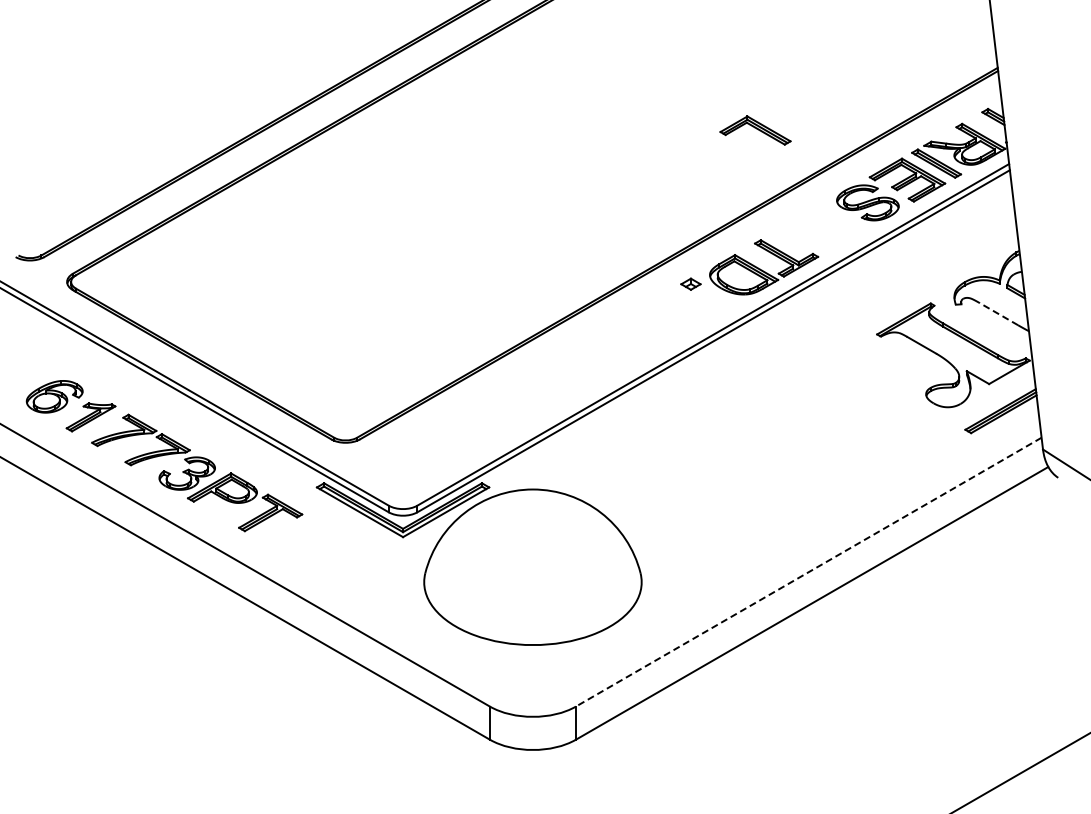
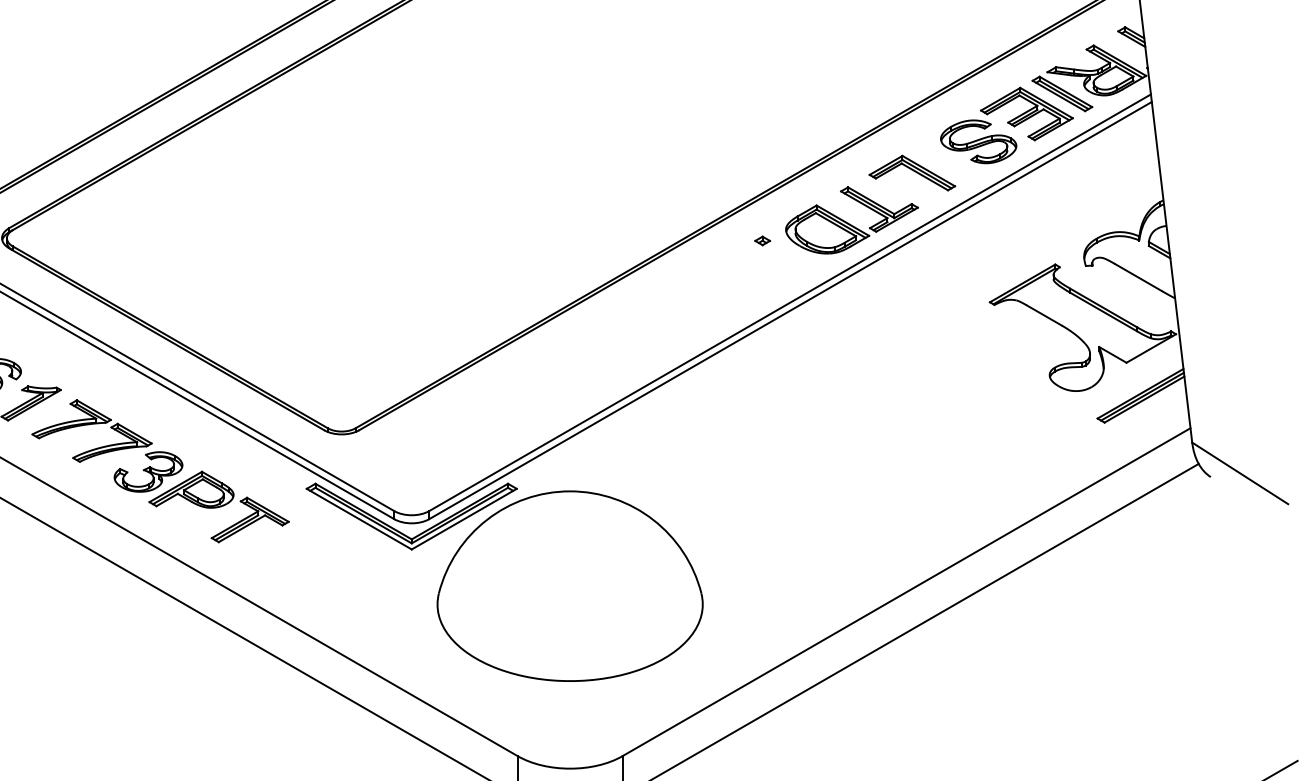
part: (755, 130) -> (912, 173), moved
part: (690, 283) -> (762, 240), size x0.62
line: (998, 313) -> (1137, 276), dashed -> solid
line: (808, 572) -> (906, 592), dashed -> solid

